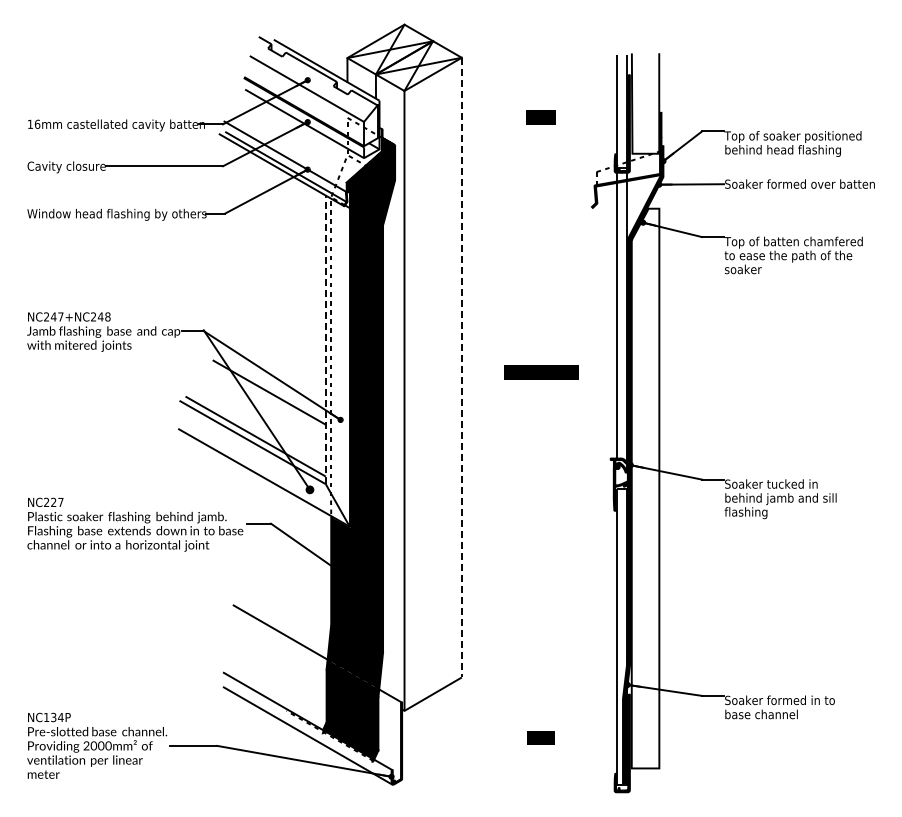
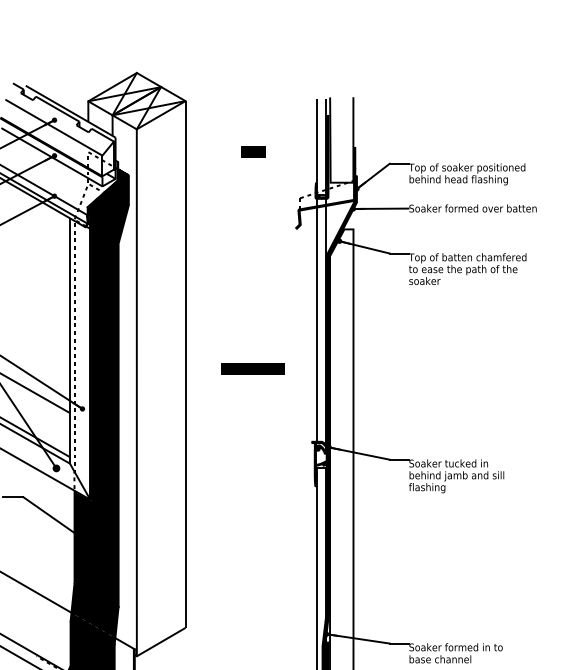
line: (325, 339) -> (69, 340), dashed -> solid
line: (461, 367) -> (185, 364), dashed -> solid

